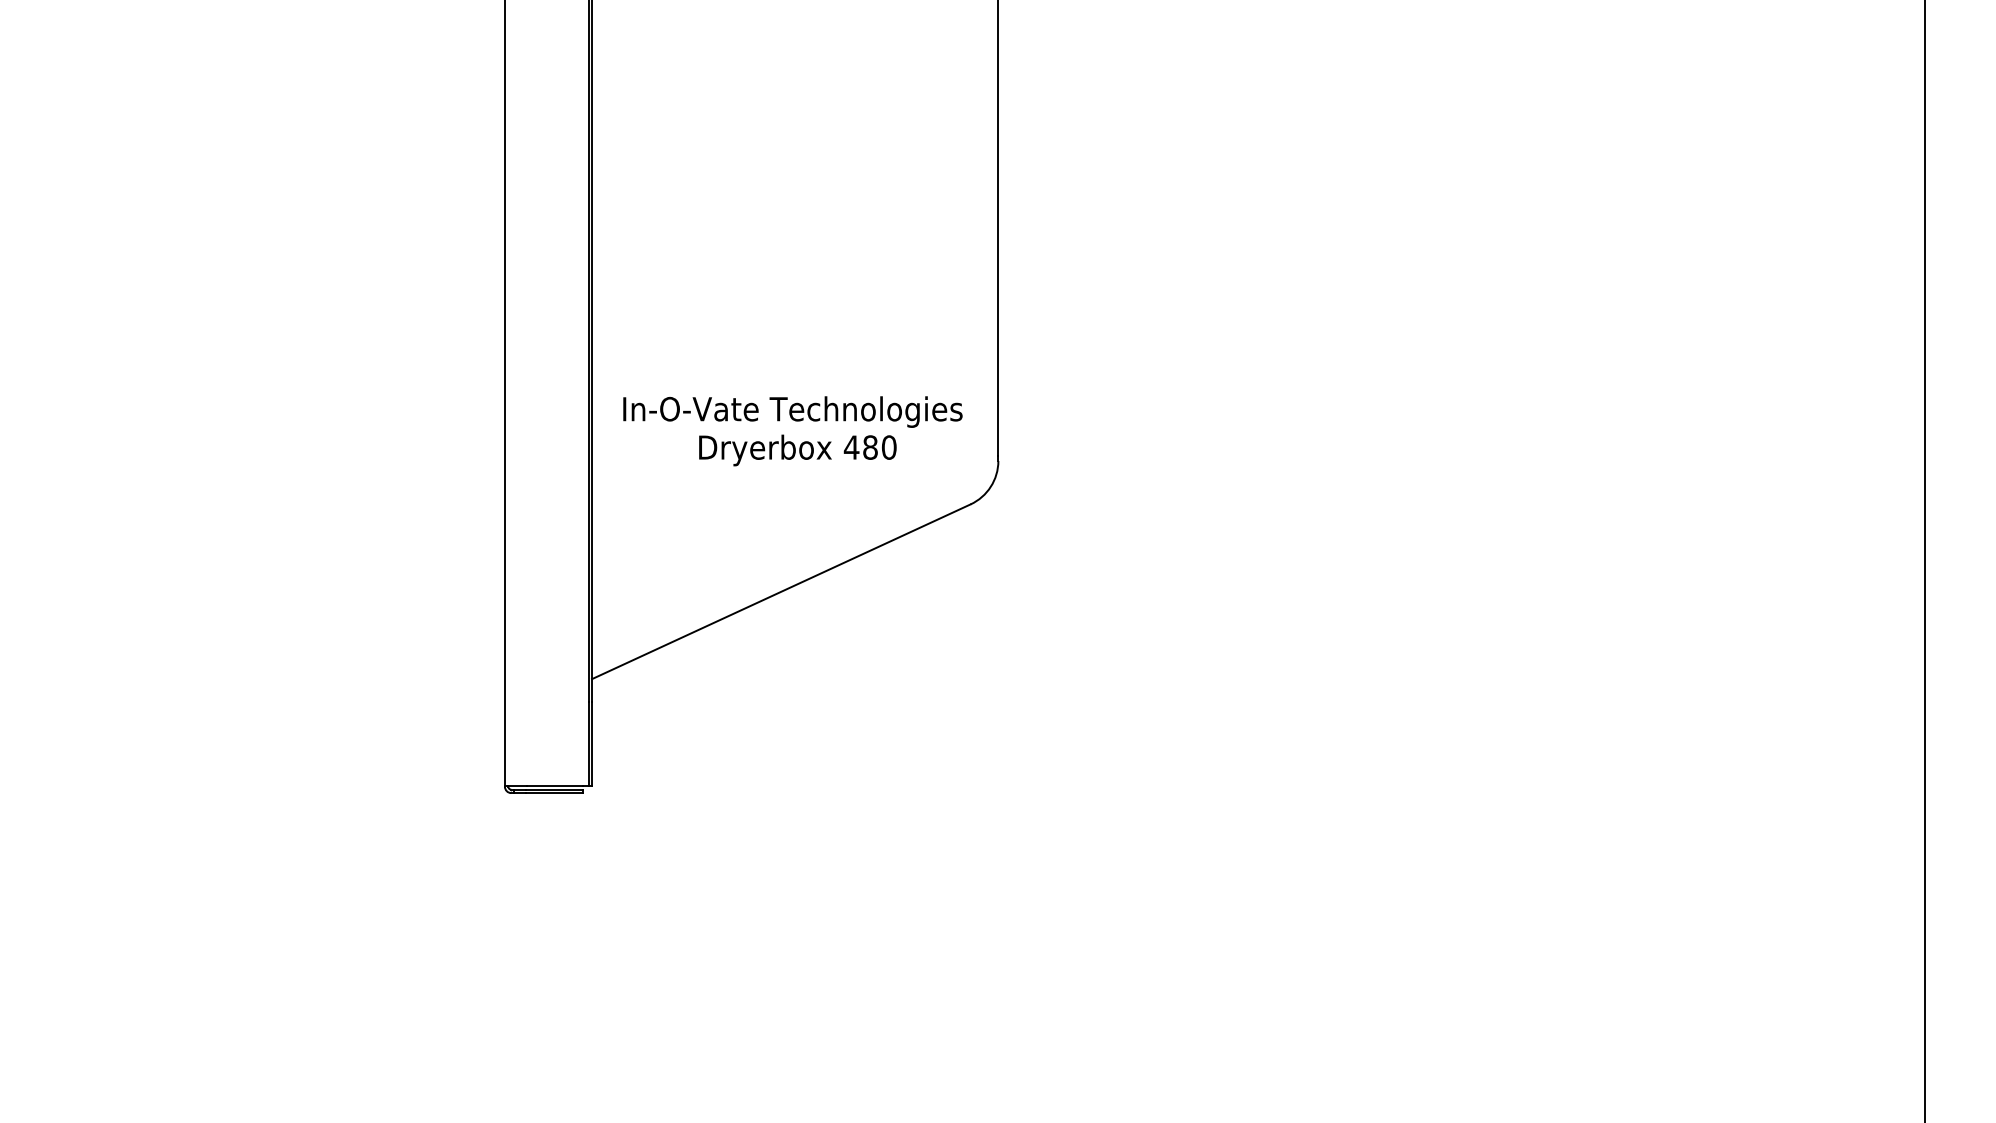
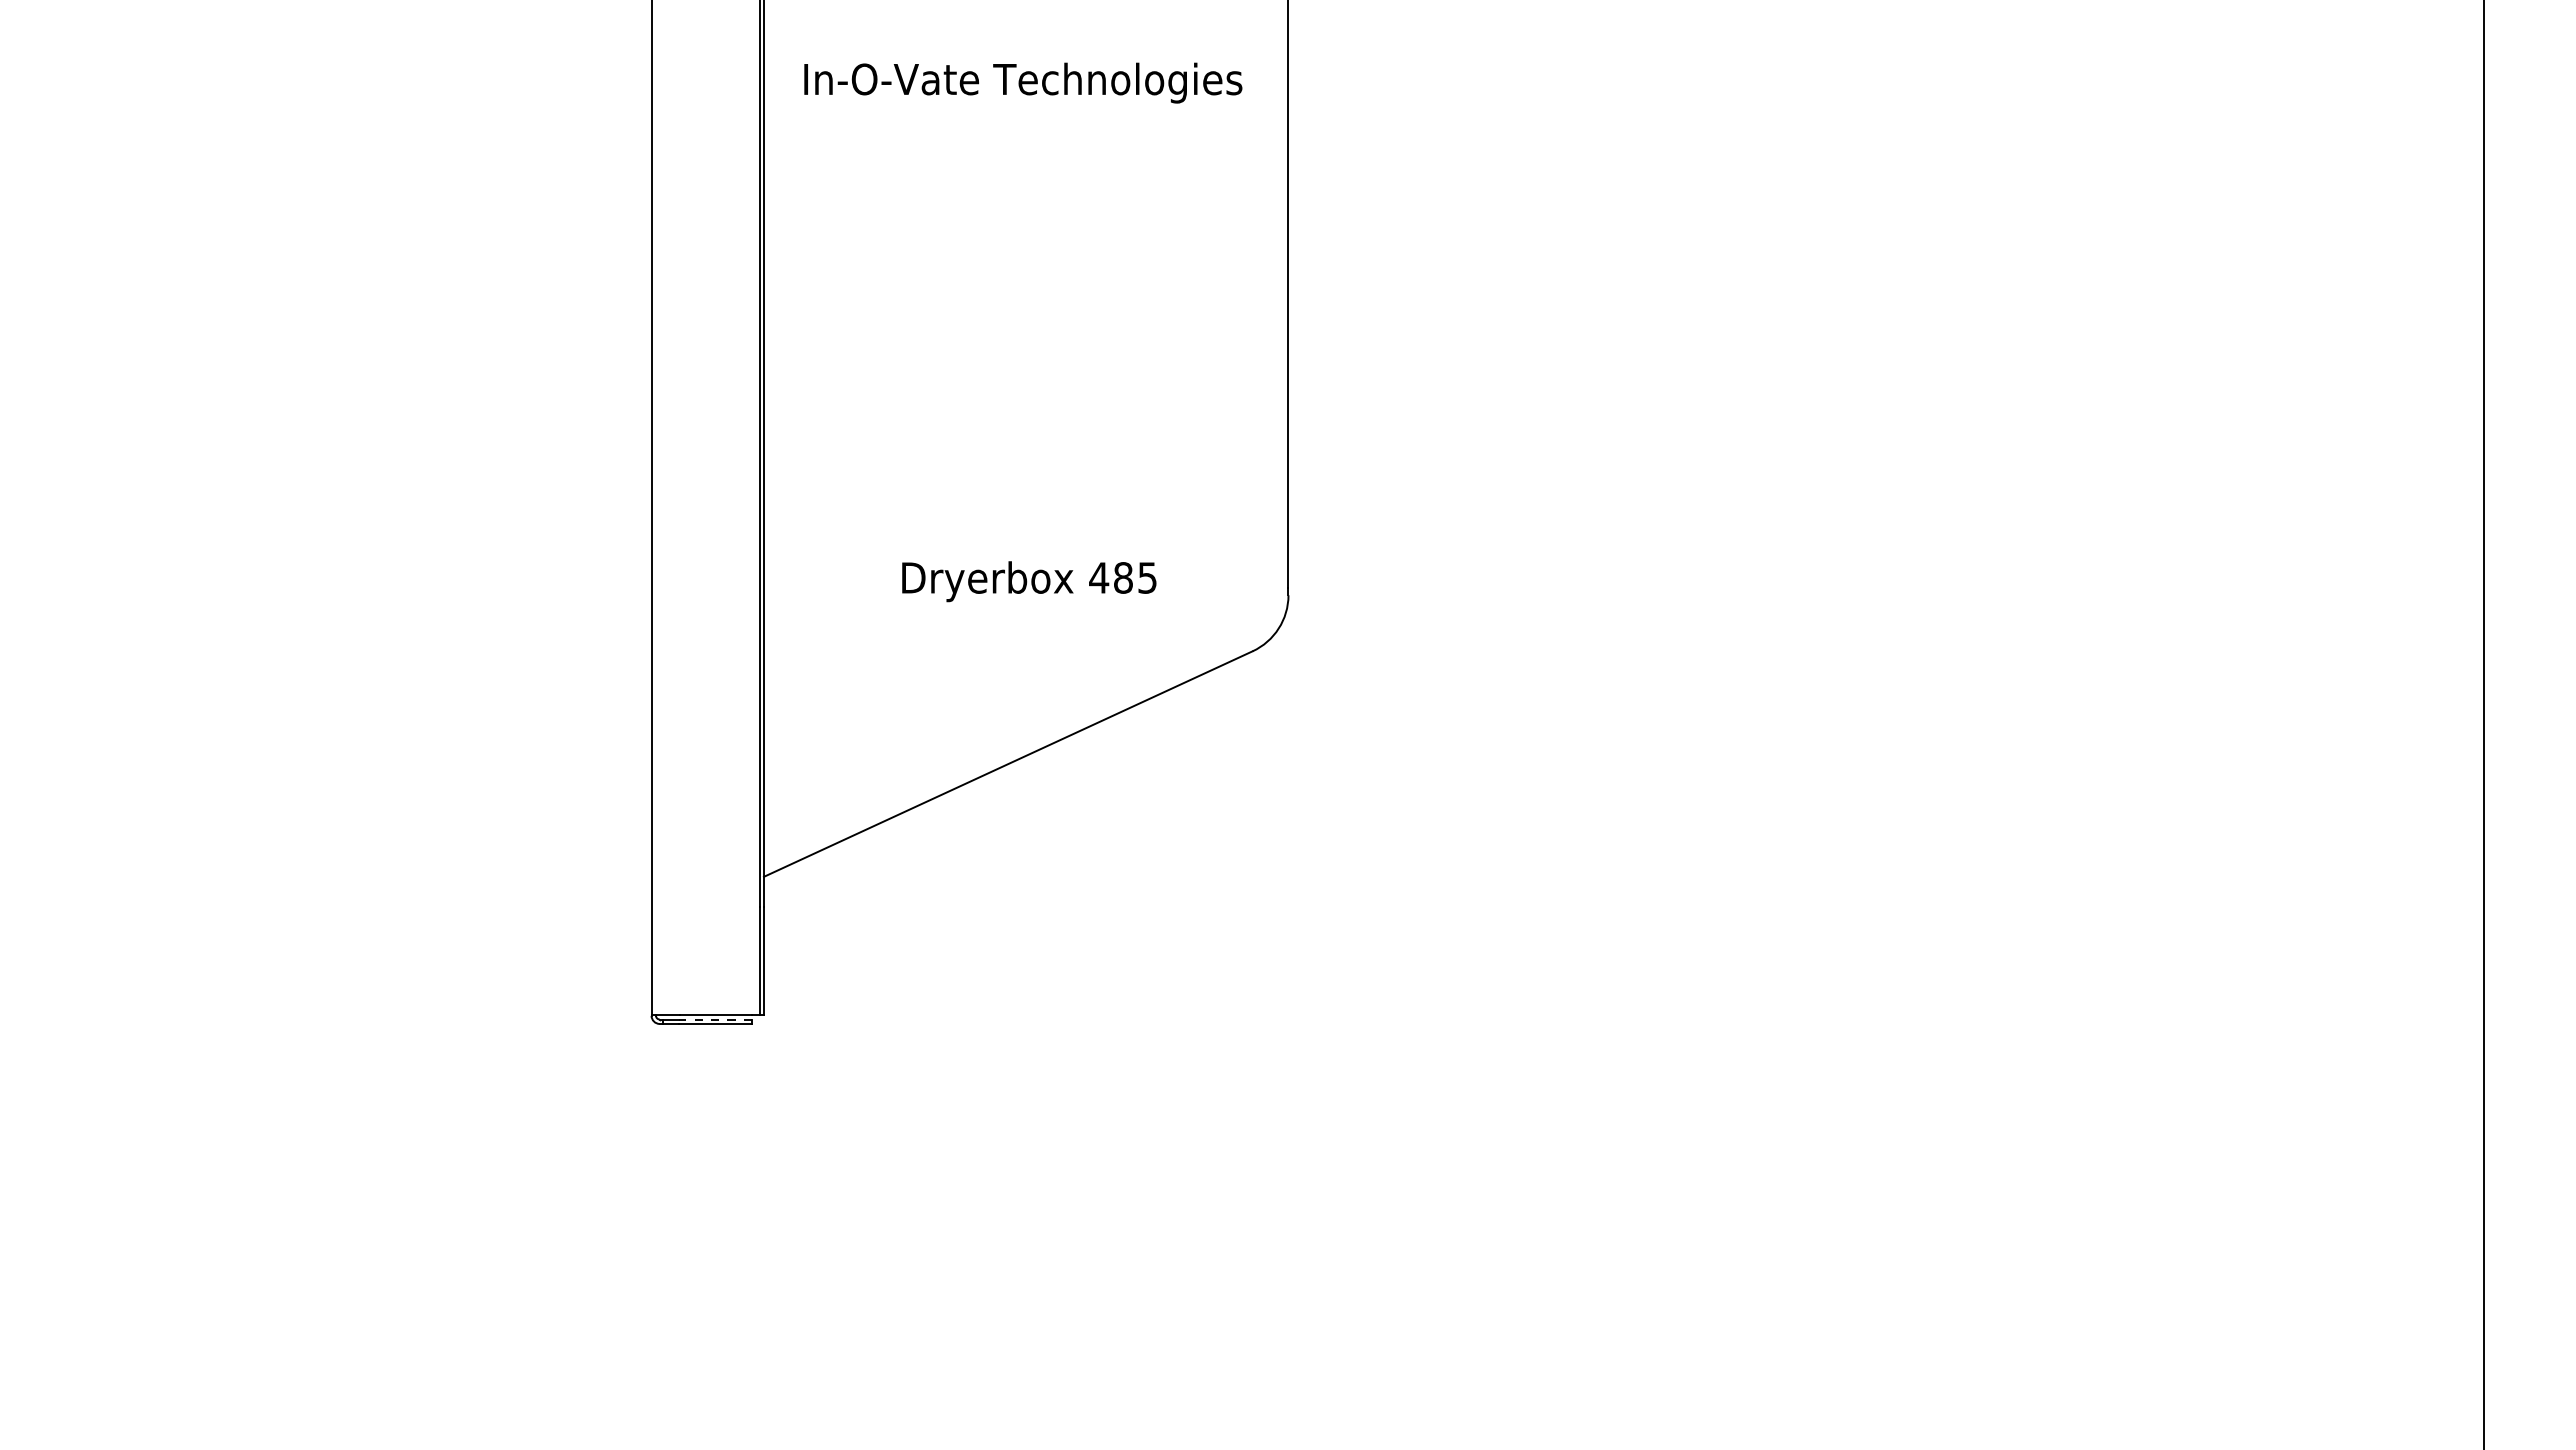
text: (793, 411) -> (1023, 82), moved
text: (889, 447) -> (1147, 577), 480 -> 485
line: (554, 789) -> (715, 1019), solid -> dashed

